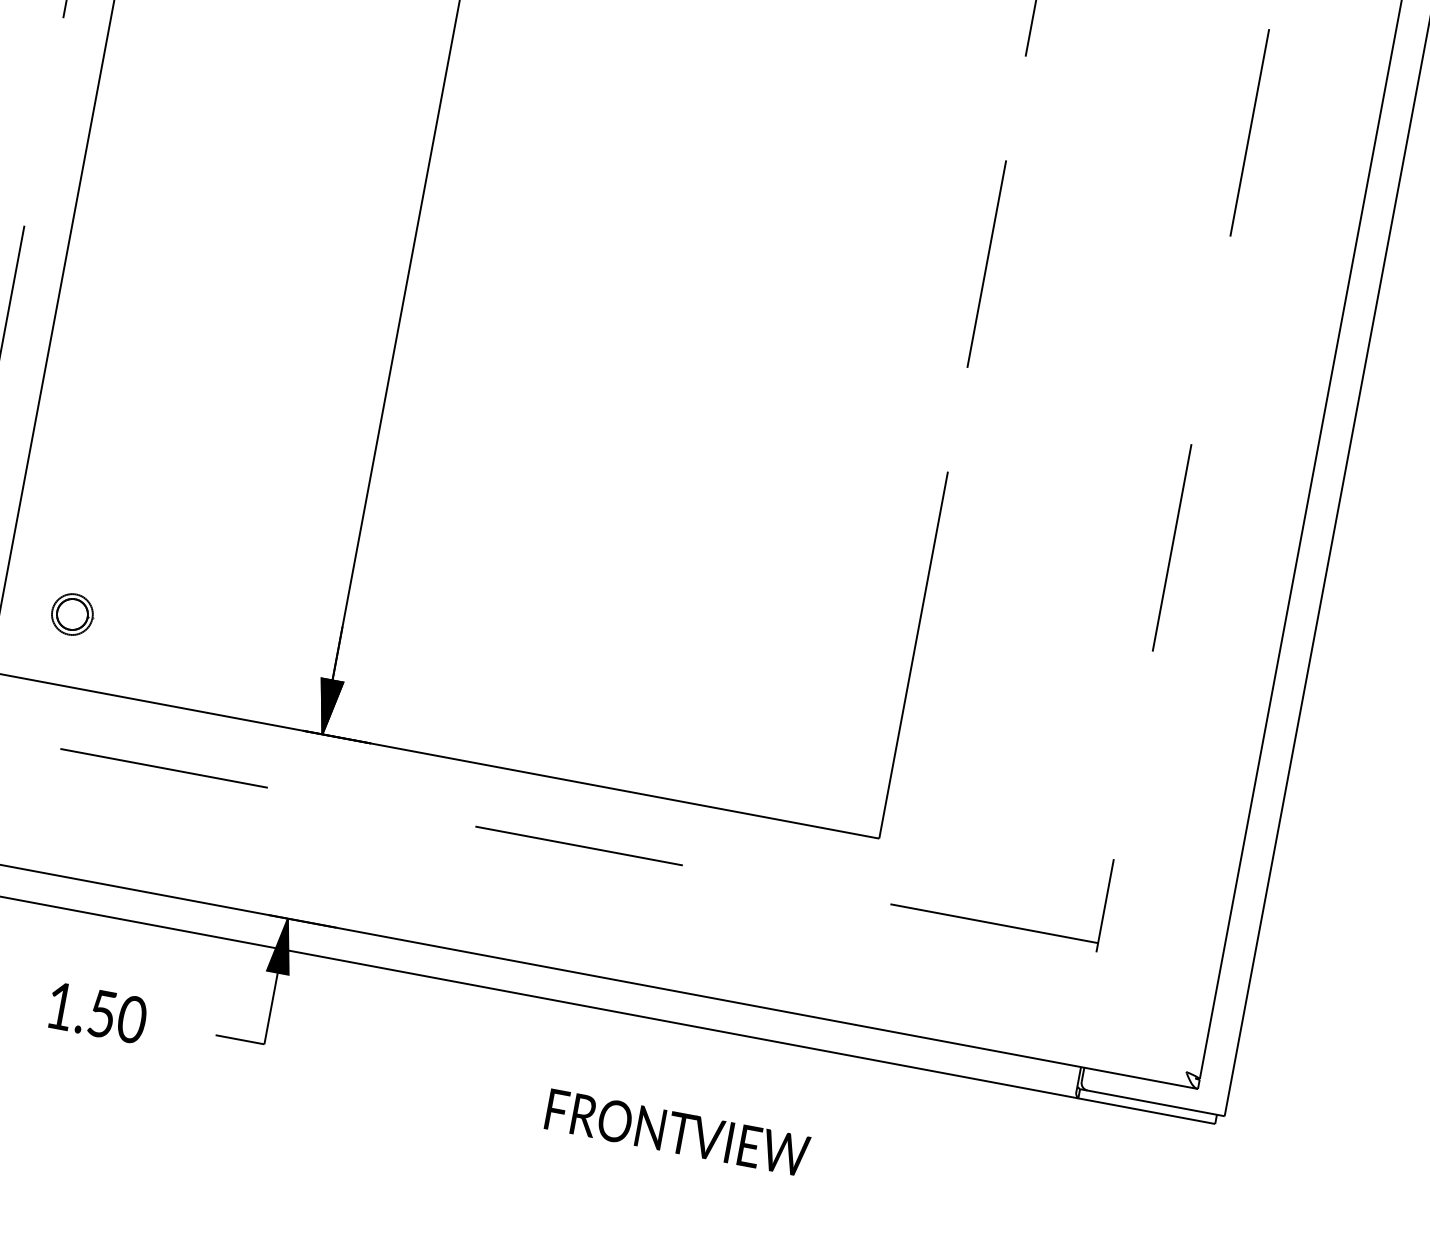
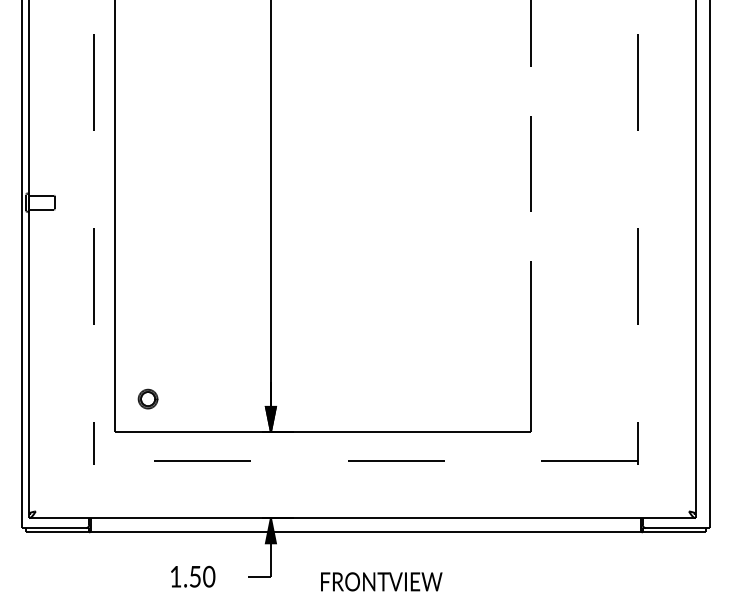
text: (677, 1132) -> (381, 581), moved

